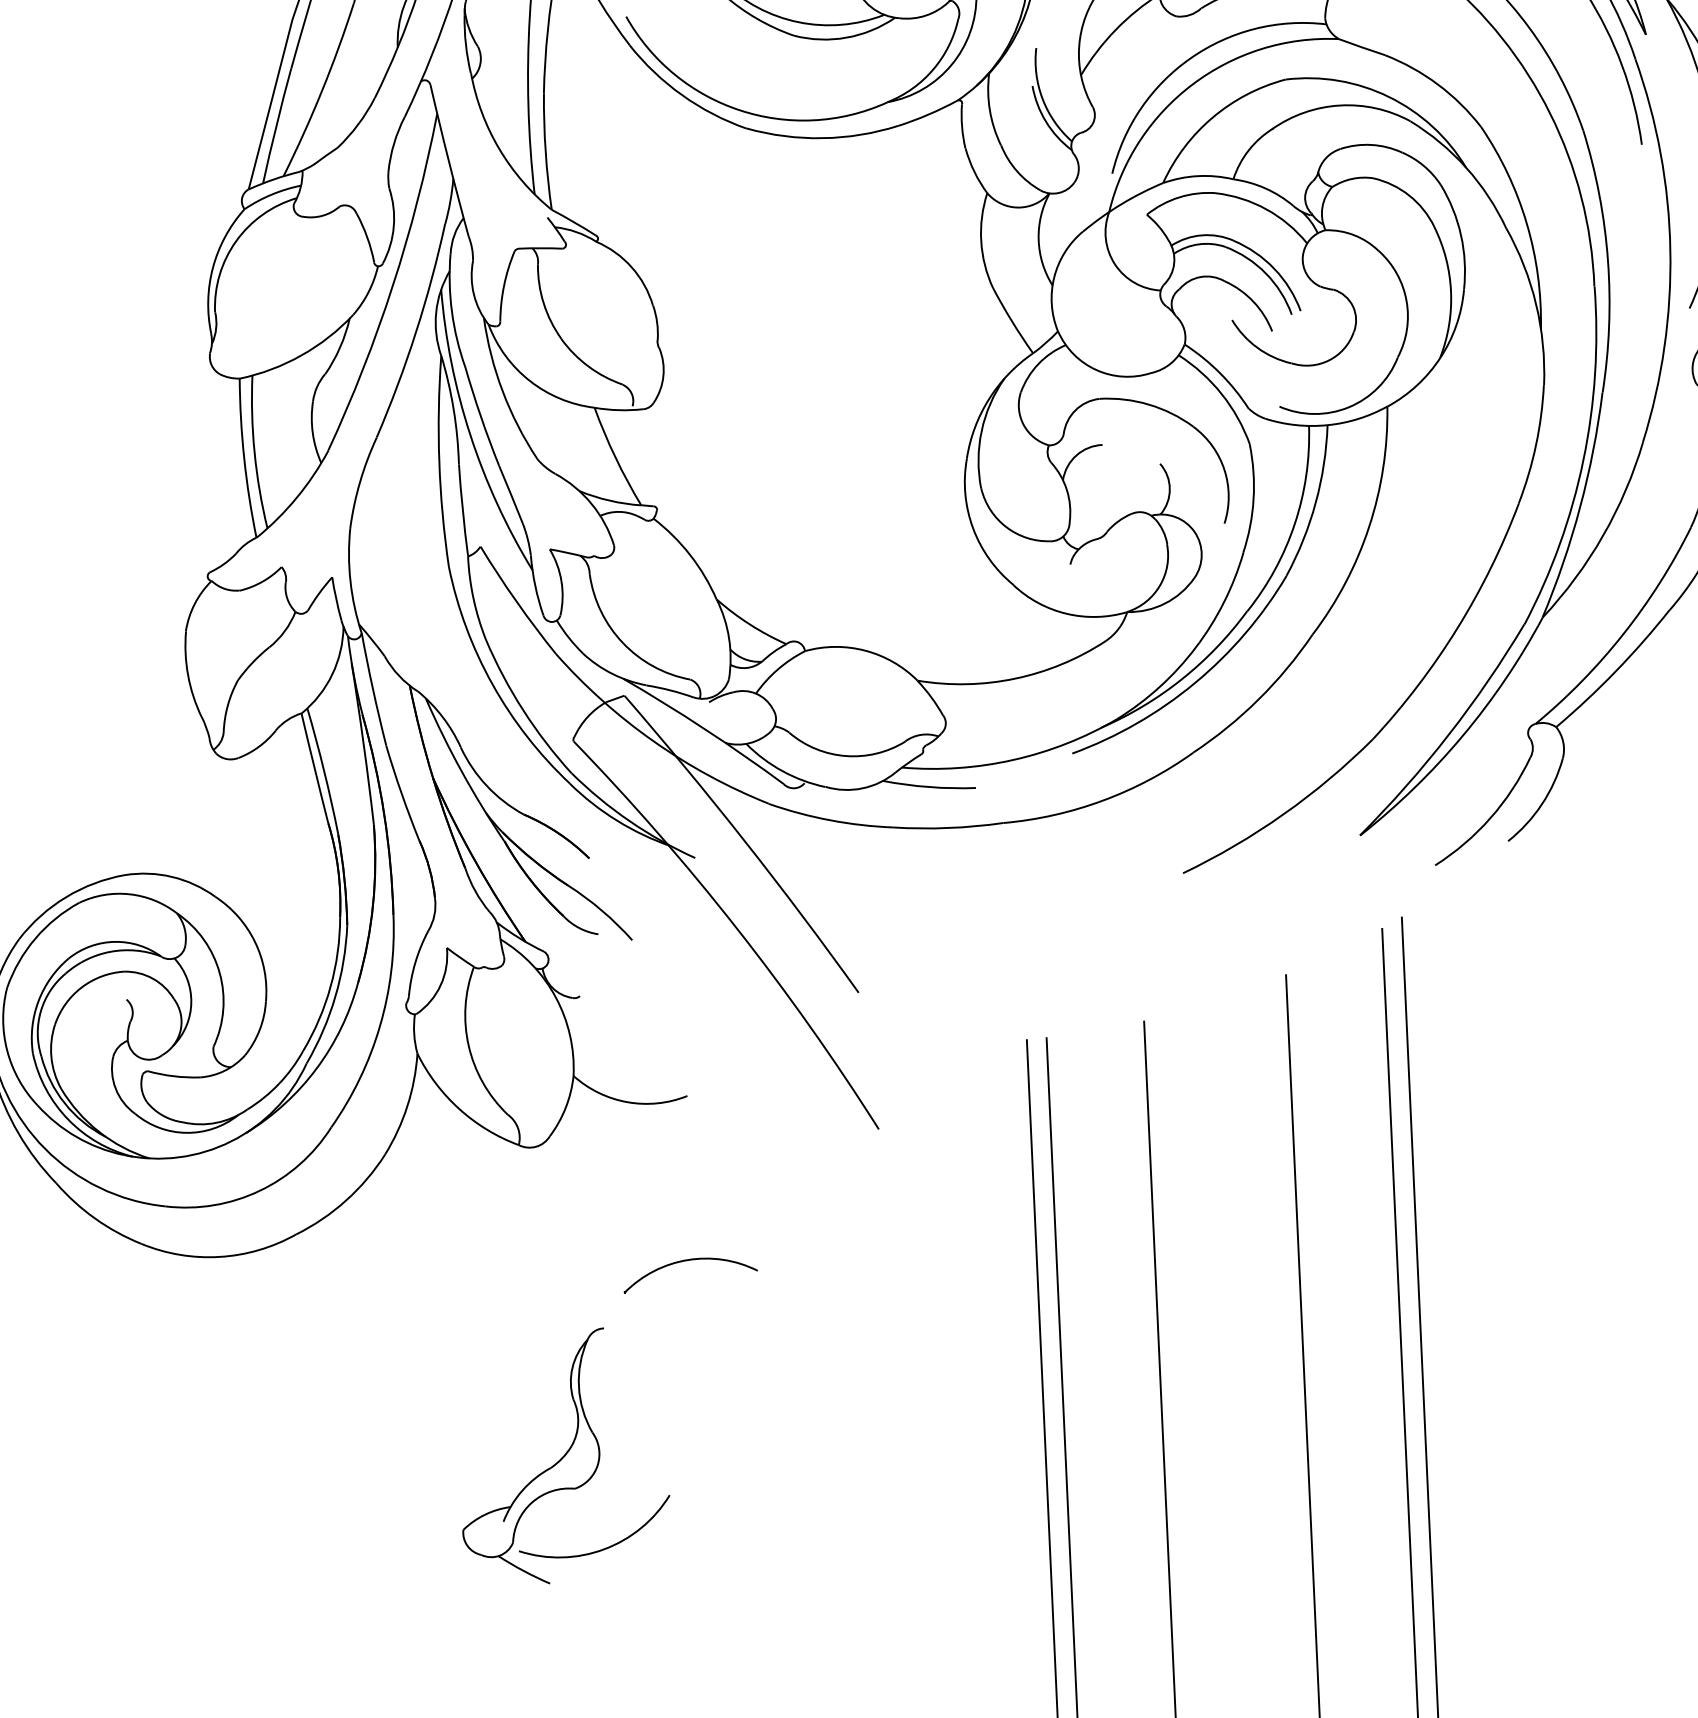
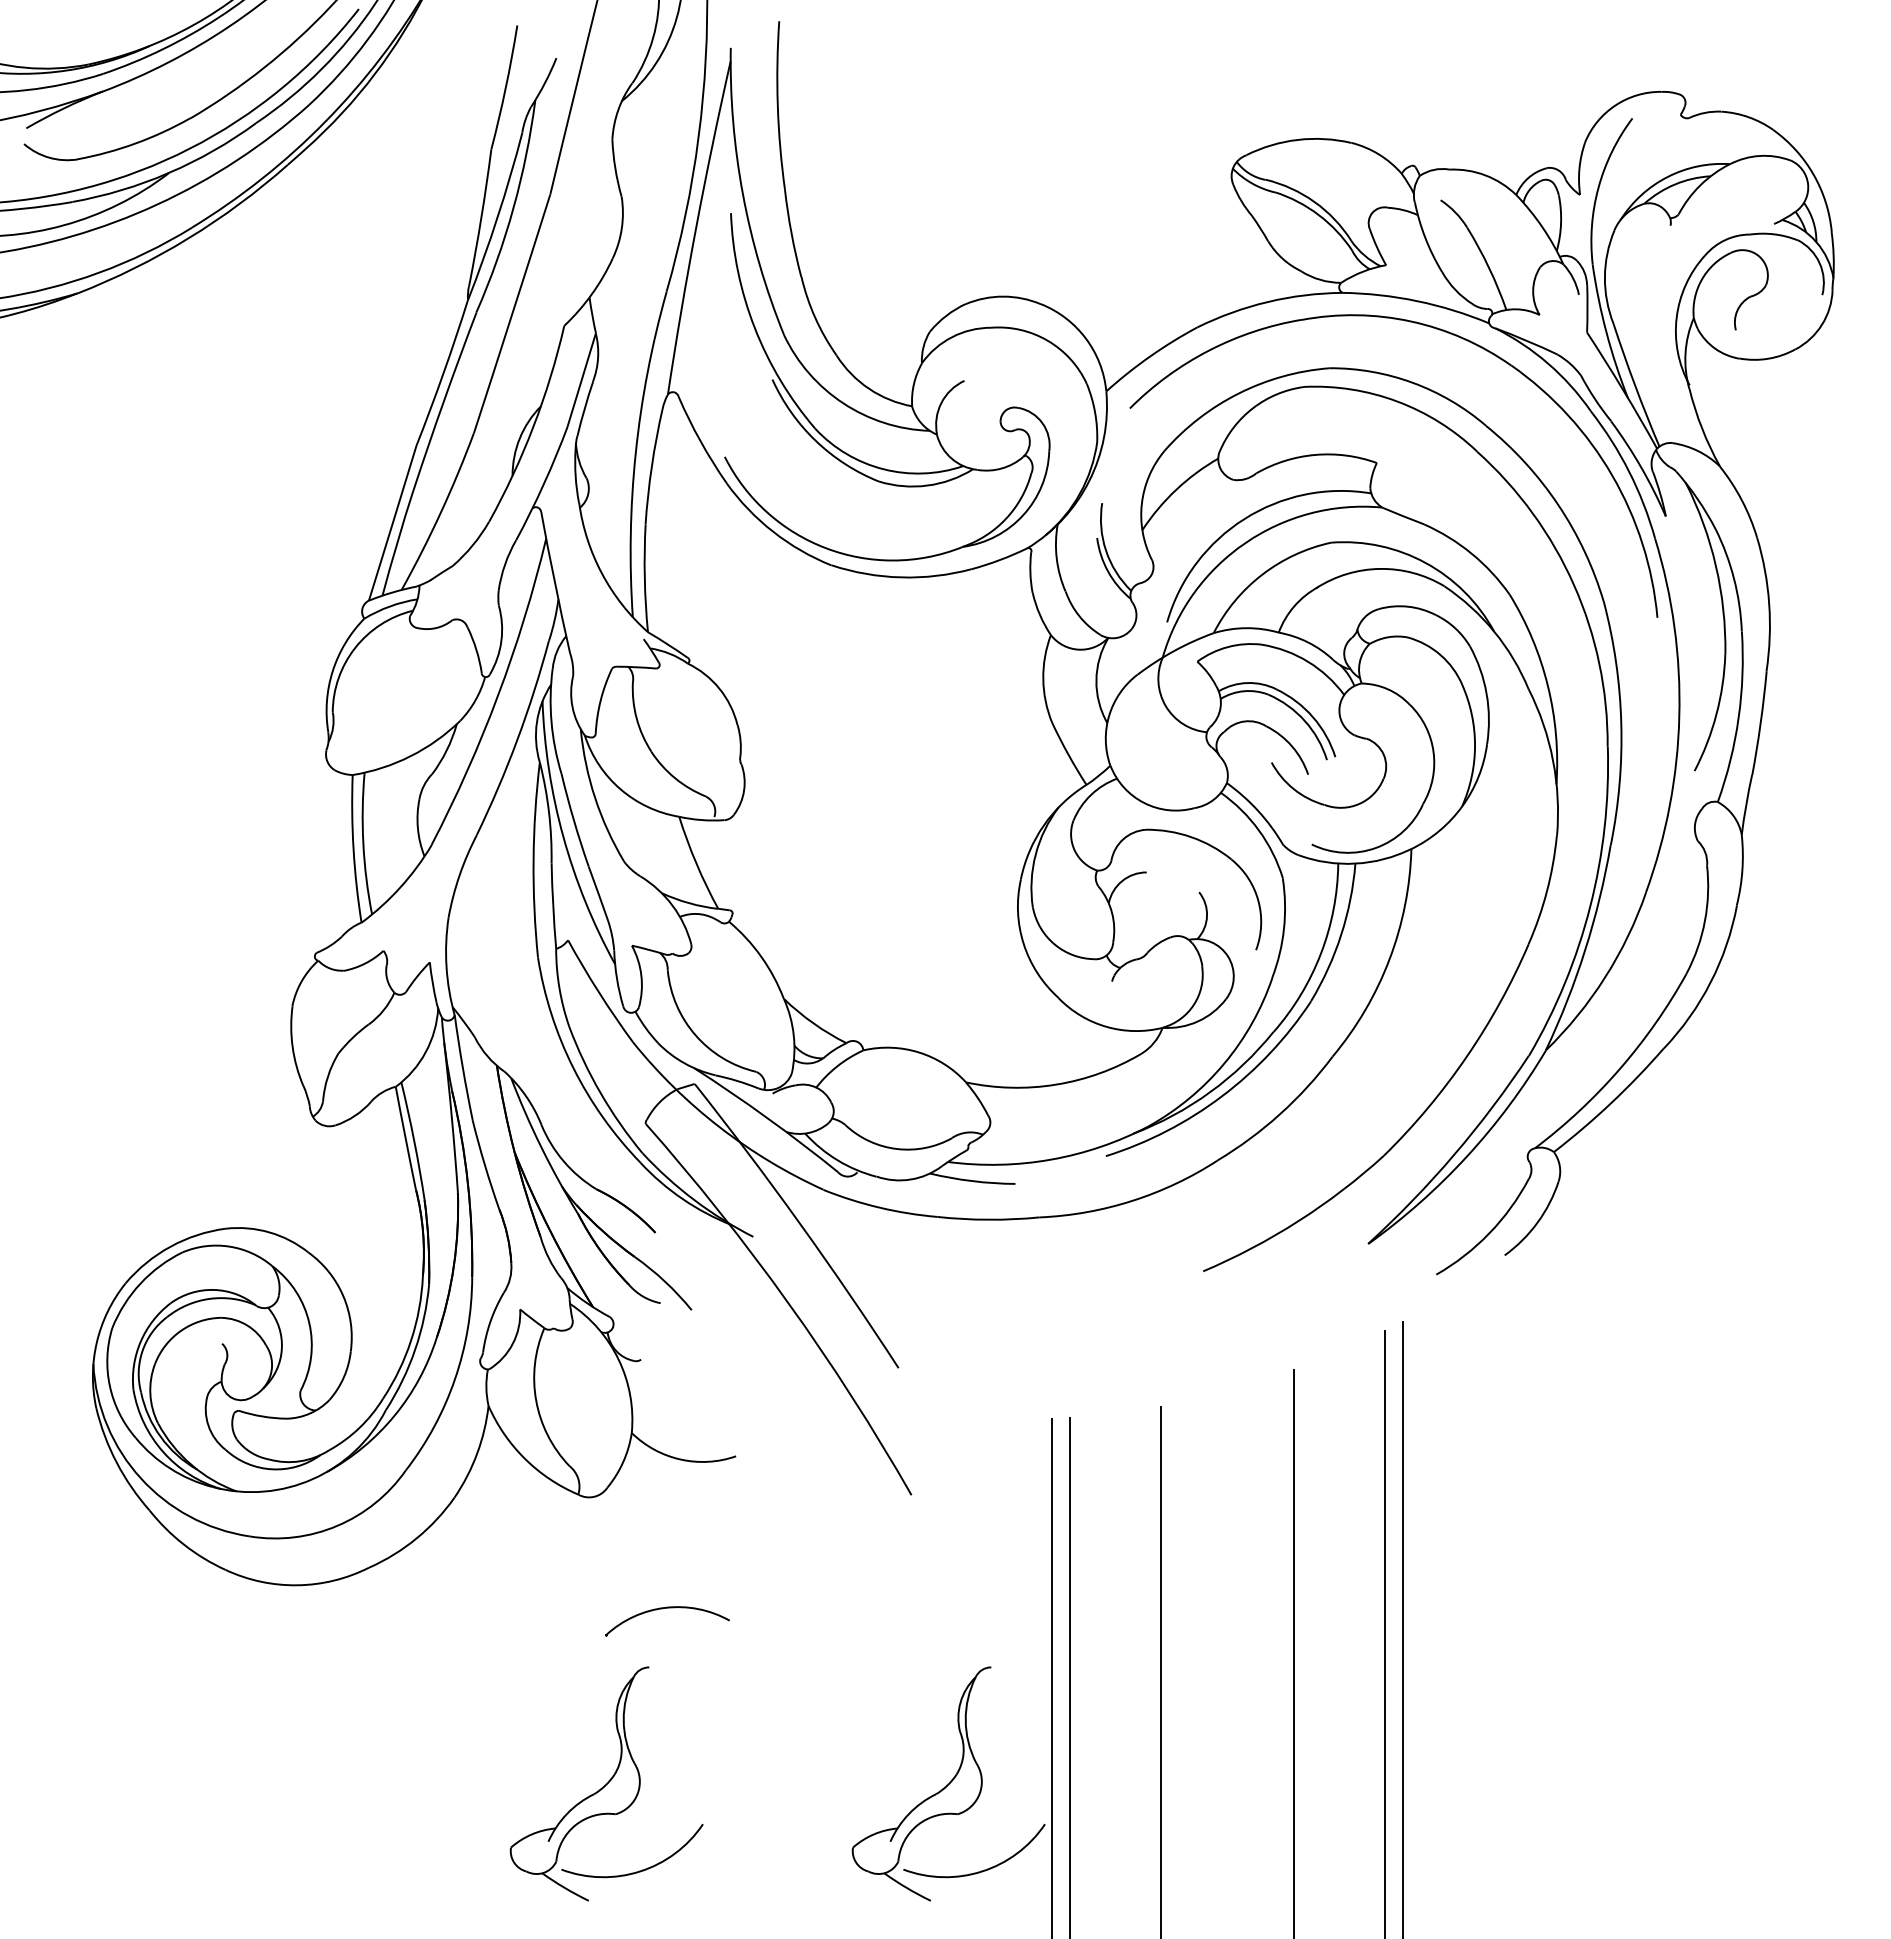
part: (689, 1260) -> (667, 1608), moved
part: (932, 1439) -> (948, 1783), added

